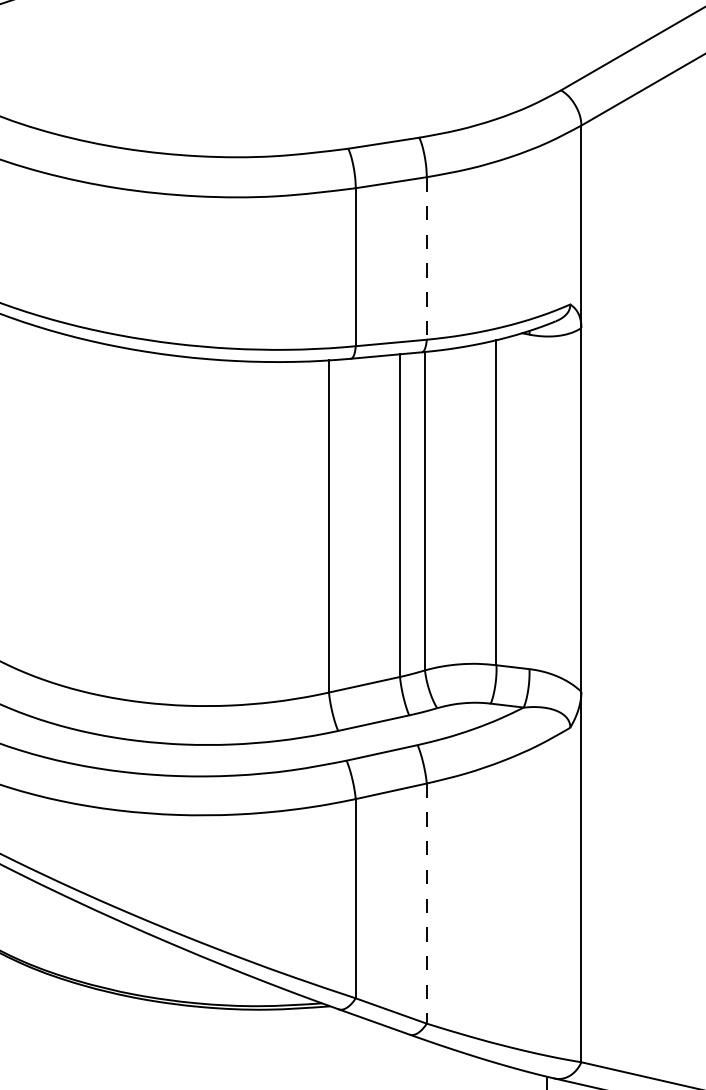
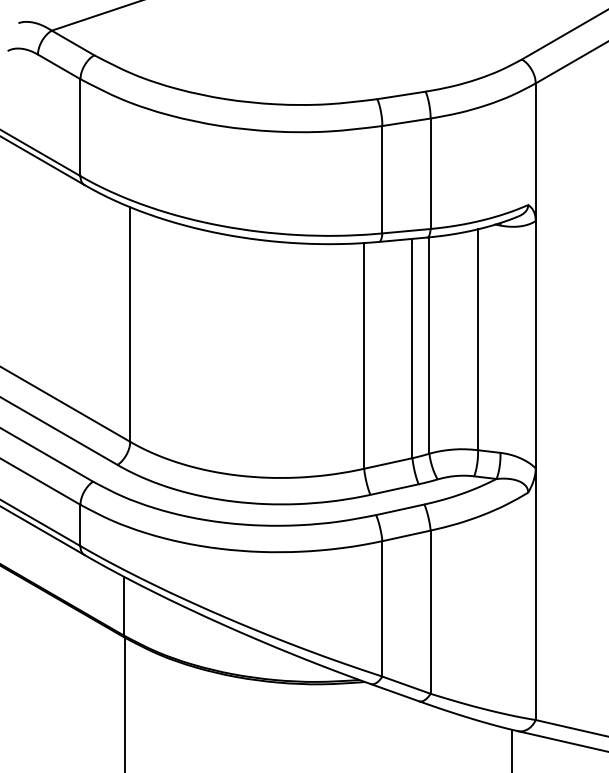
line: (426, 259) -> (430, 174), dashed -> solid
line: (426, 904) -> (430, 612), dashed -> solid

